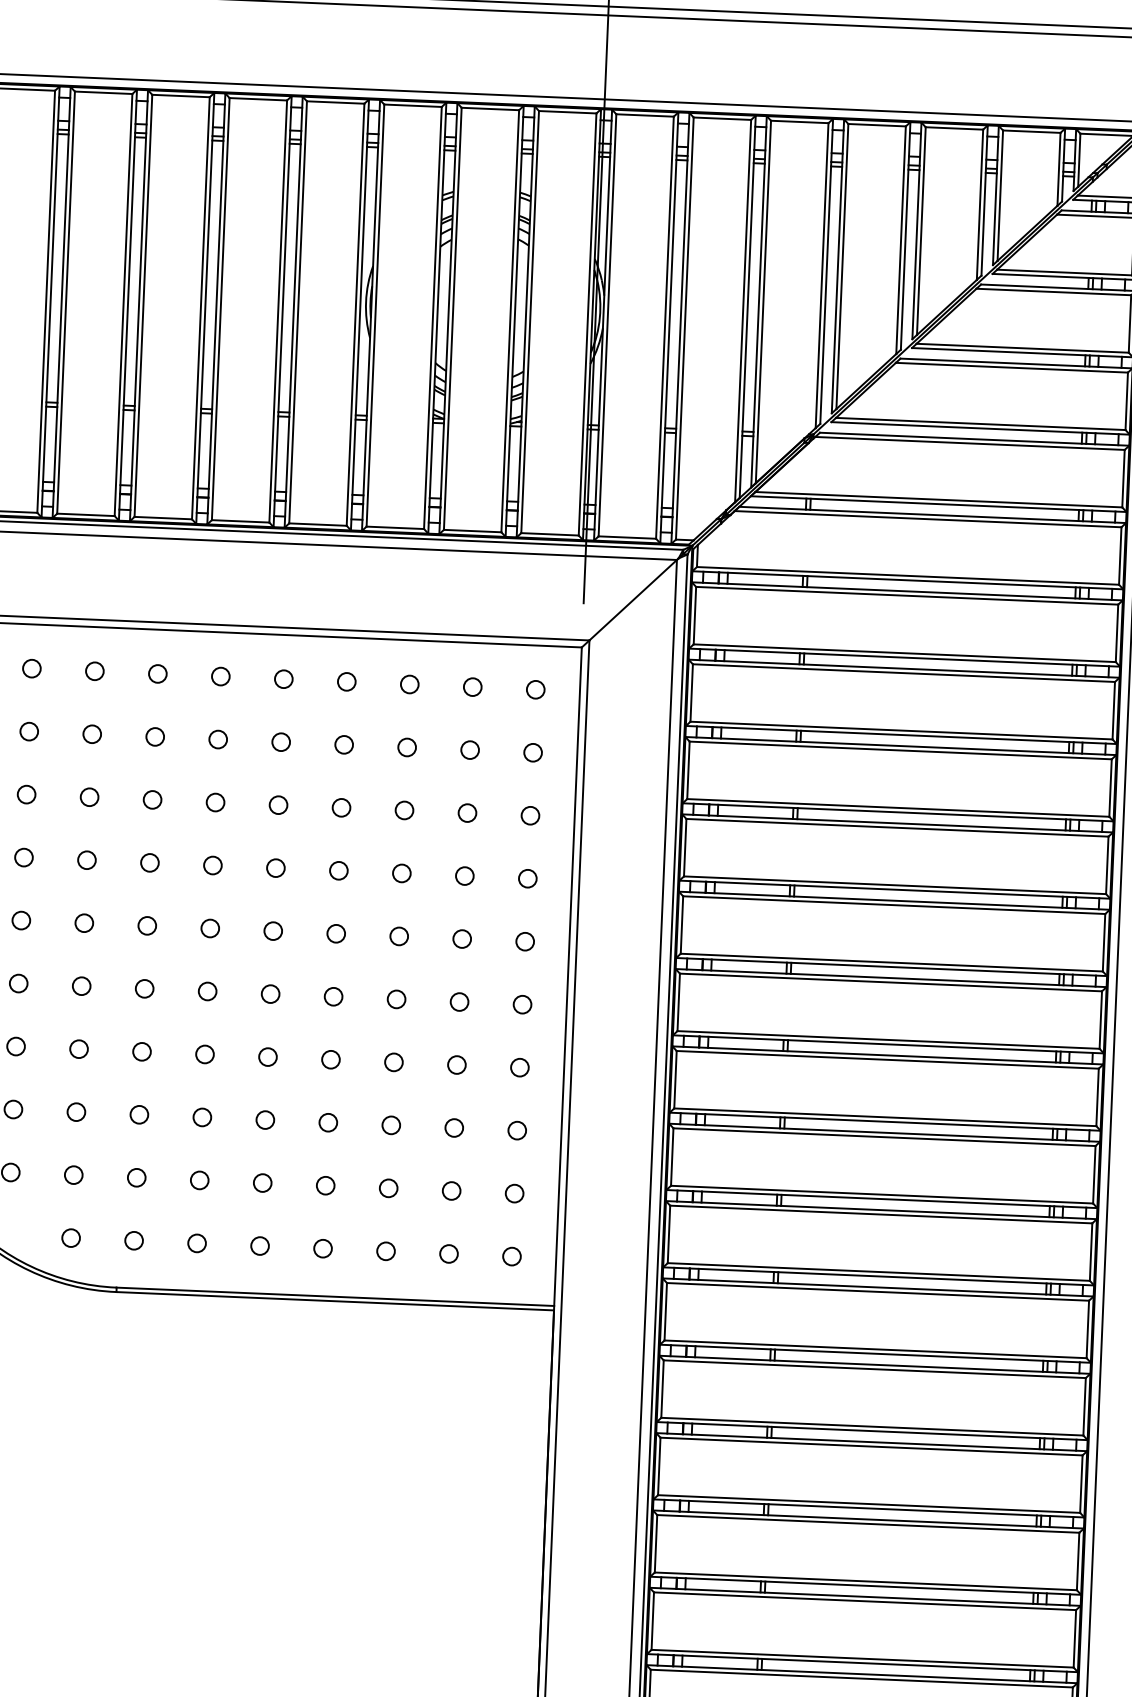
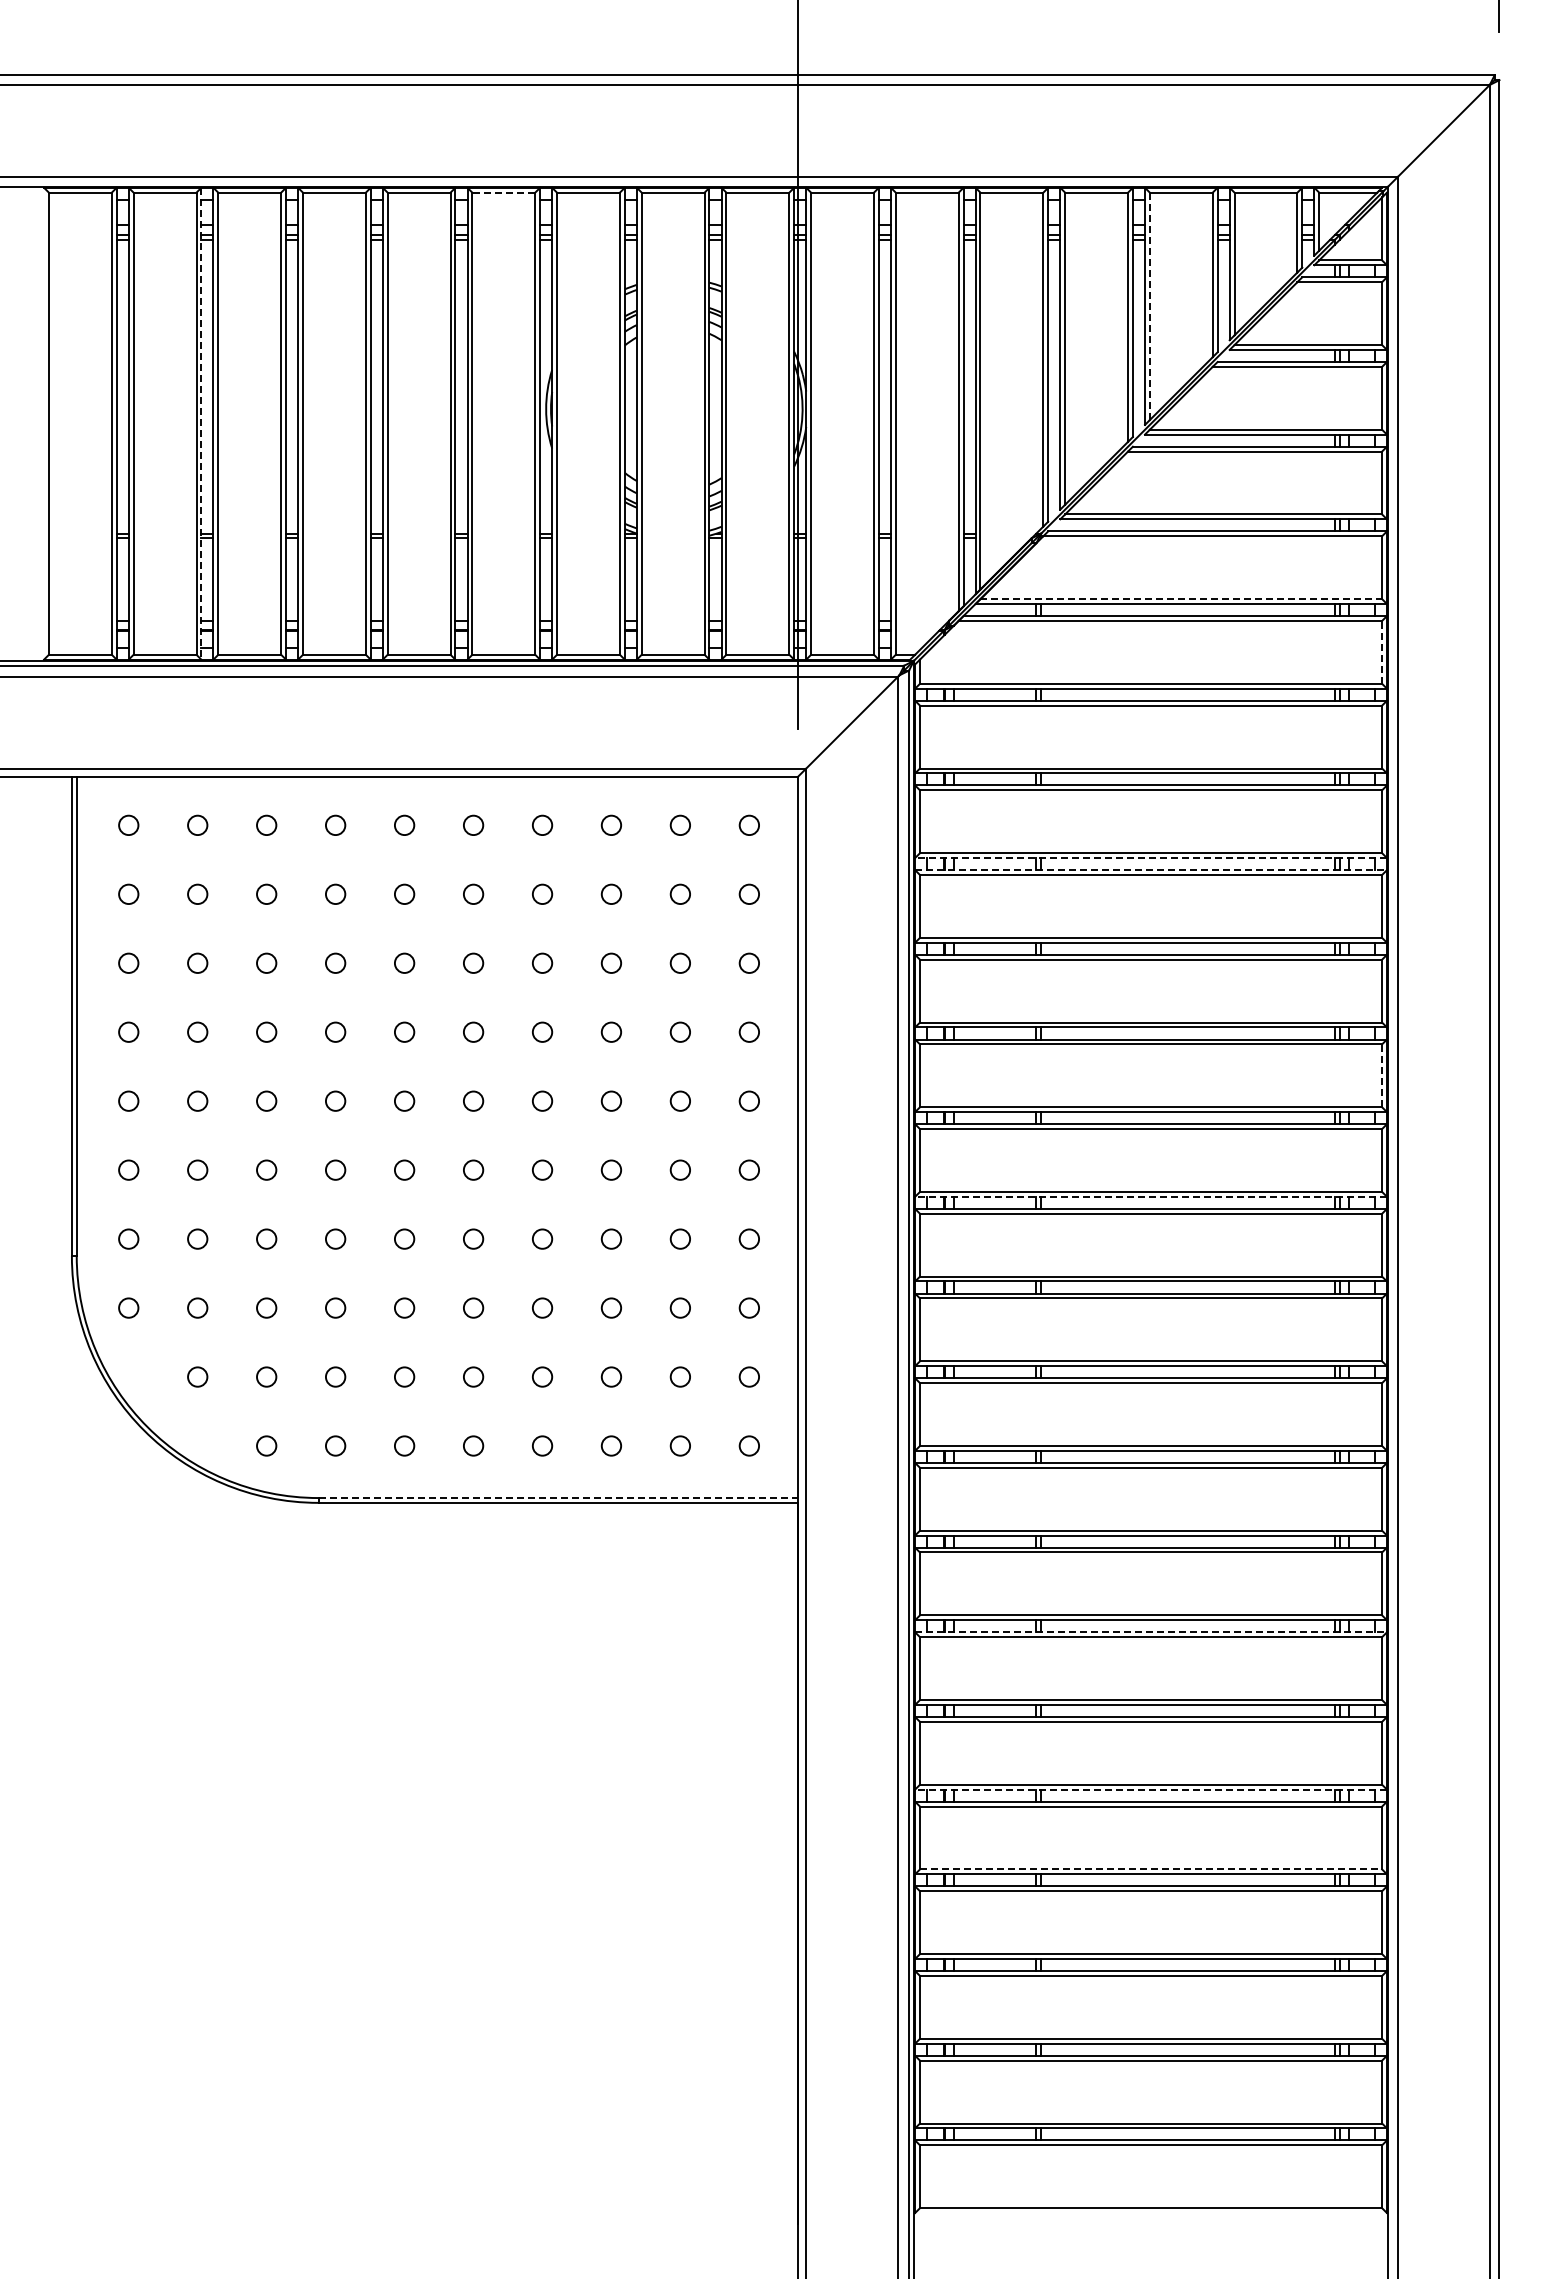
line: (335, 102) -> (503, 192), solid -> dashed
line: (921, 231) -> (1149, 306), solid -> dashed
line: (50, 301) -> (201, 423), solid -> dashed
line: (939, 500) -> (1181, 599), solid -> dashed
line: (1120, 555) -> (1382, 651), solid -> dashed
line: (901, 735) -> (1151, 858), solid -> dashed
line: (901, 746) -> (1151, 870), solid -> dashed
line: (1104, 942) -> (1382, 1075), solid -> dashed
line: (888, 1044) -> (1151, 1196), solid -> dashed
line: (335, 1297) -> (558, 1498), solid -> dashed
line: (872, 1442) -> (1151, 1632), solid -> dashed
line: (866, 1585) -> (1151, 1789), solid -> dashed
line: (863, 1658) -> (1151, 1869), solid -> dashed

